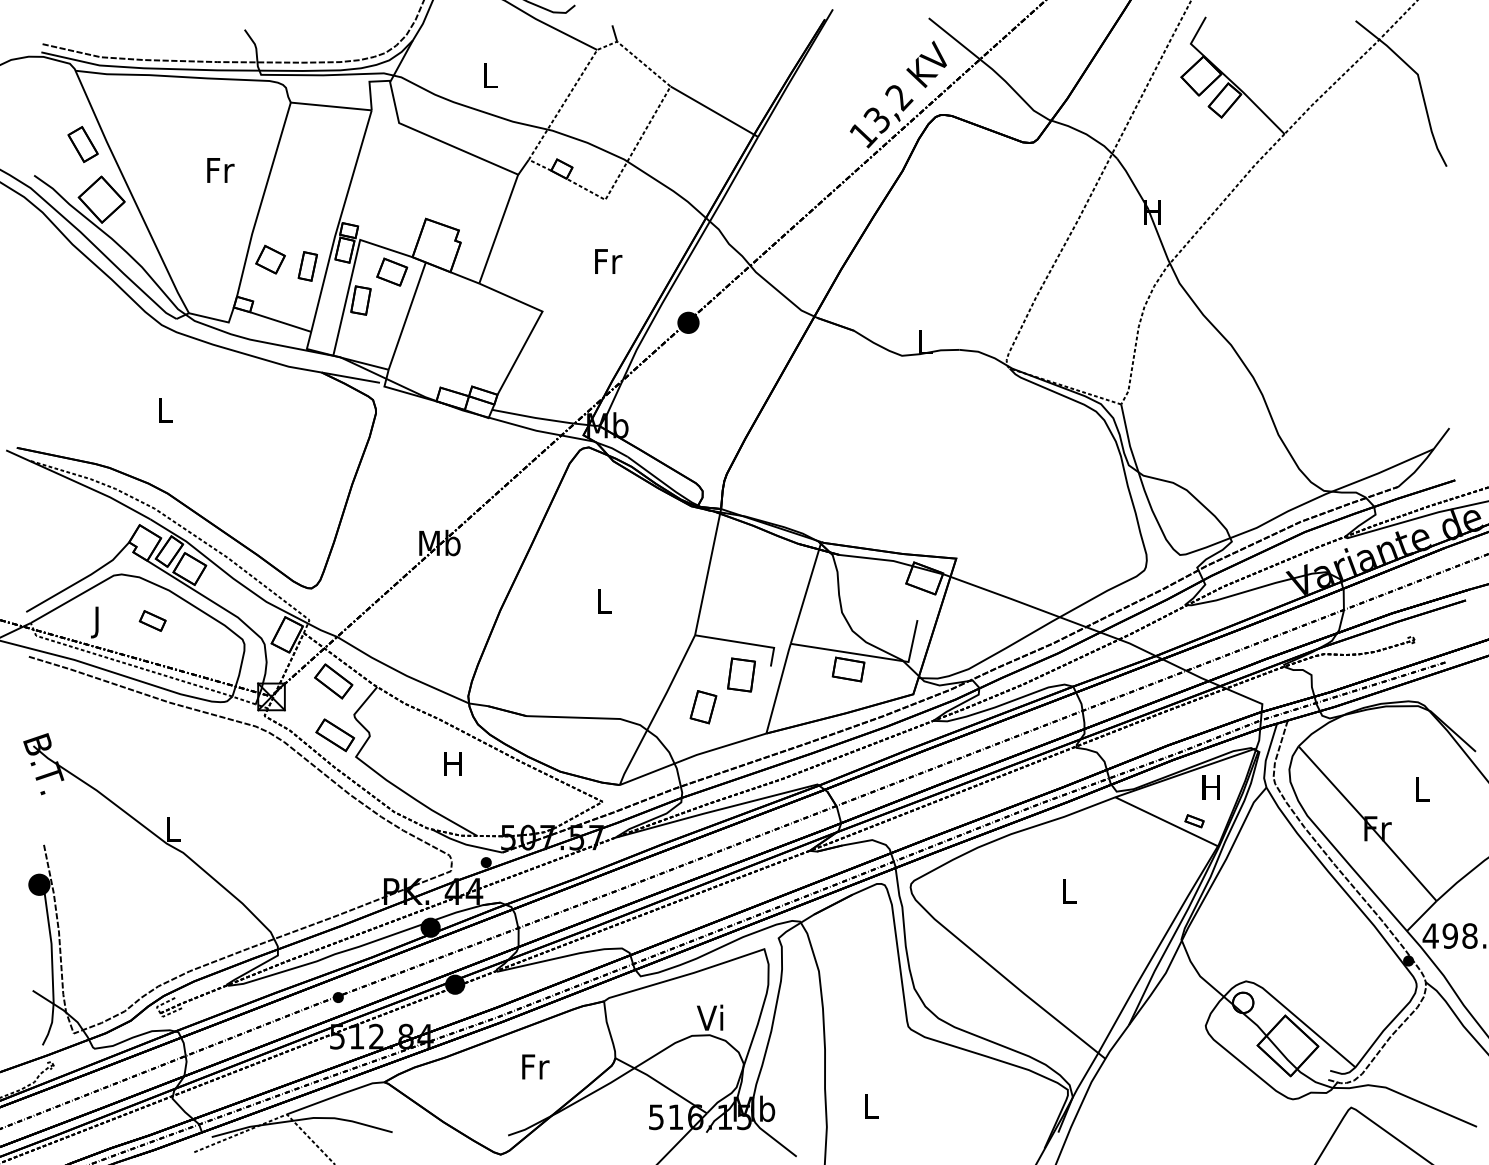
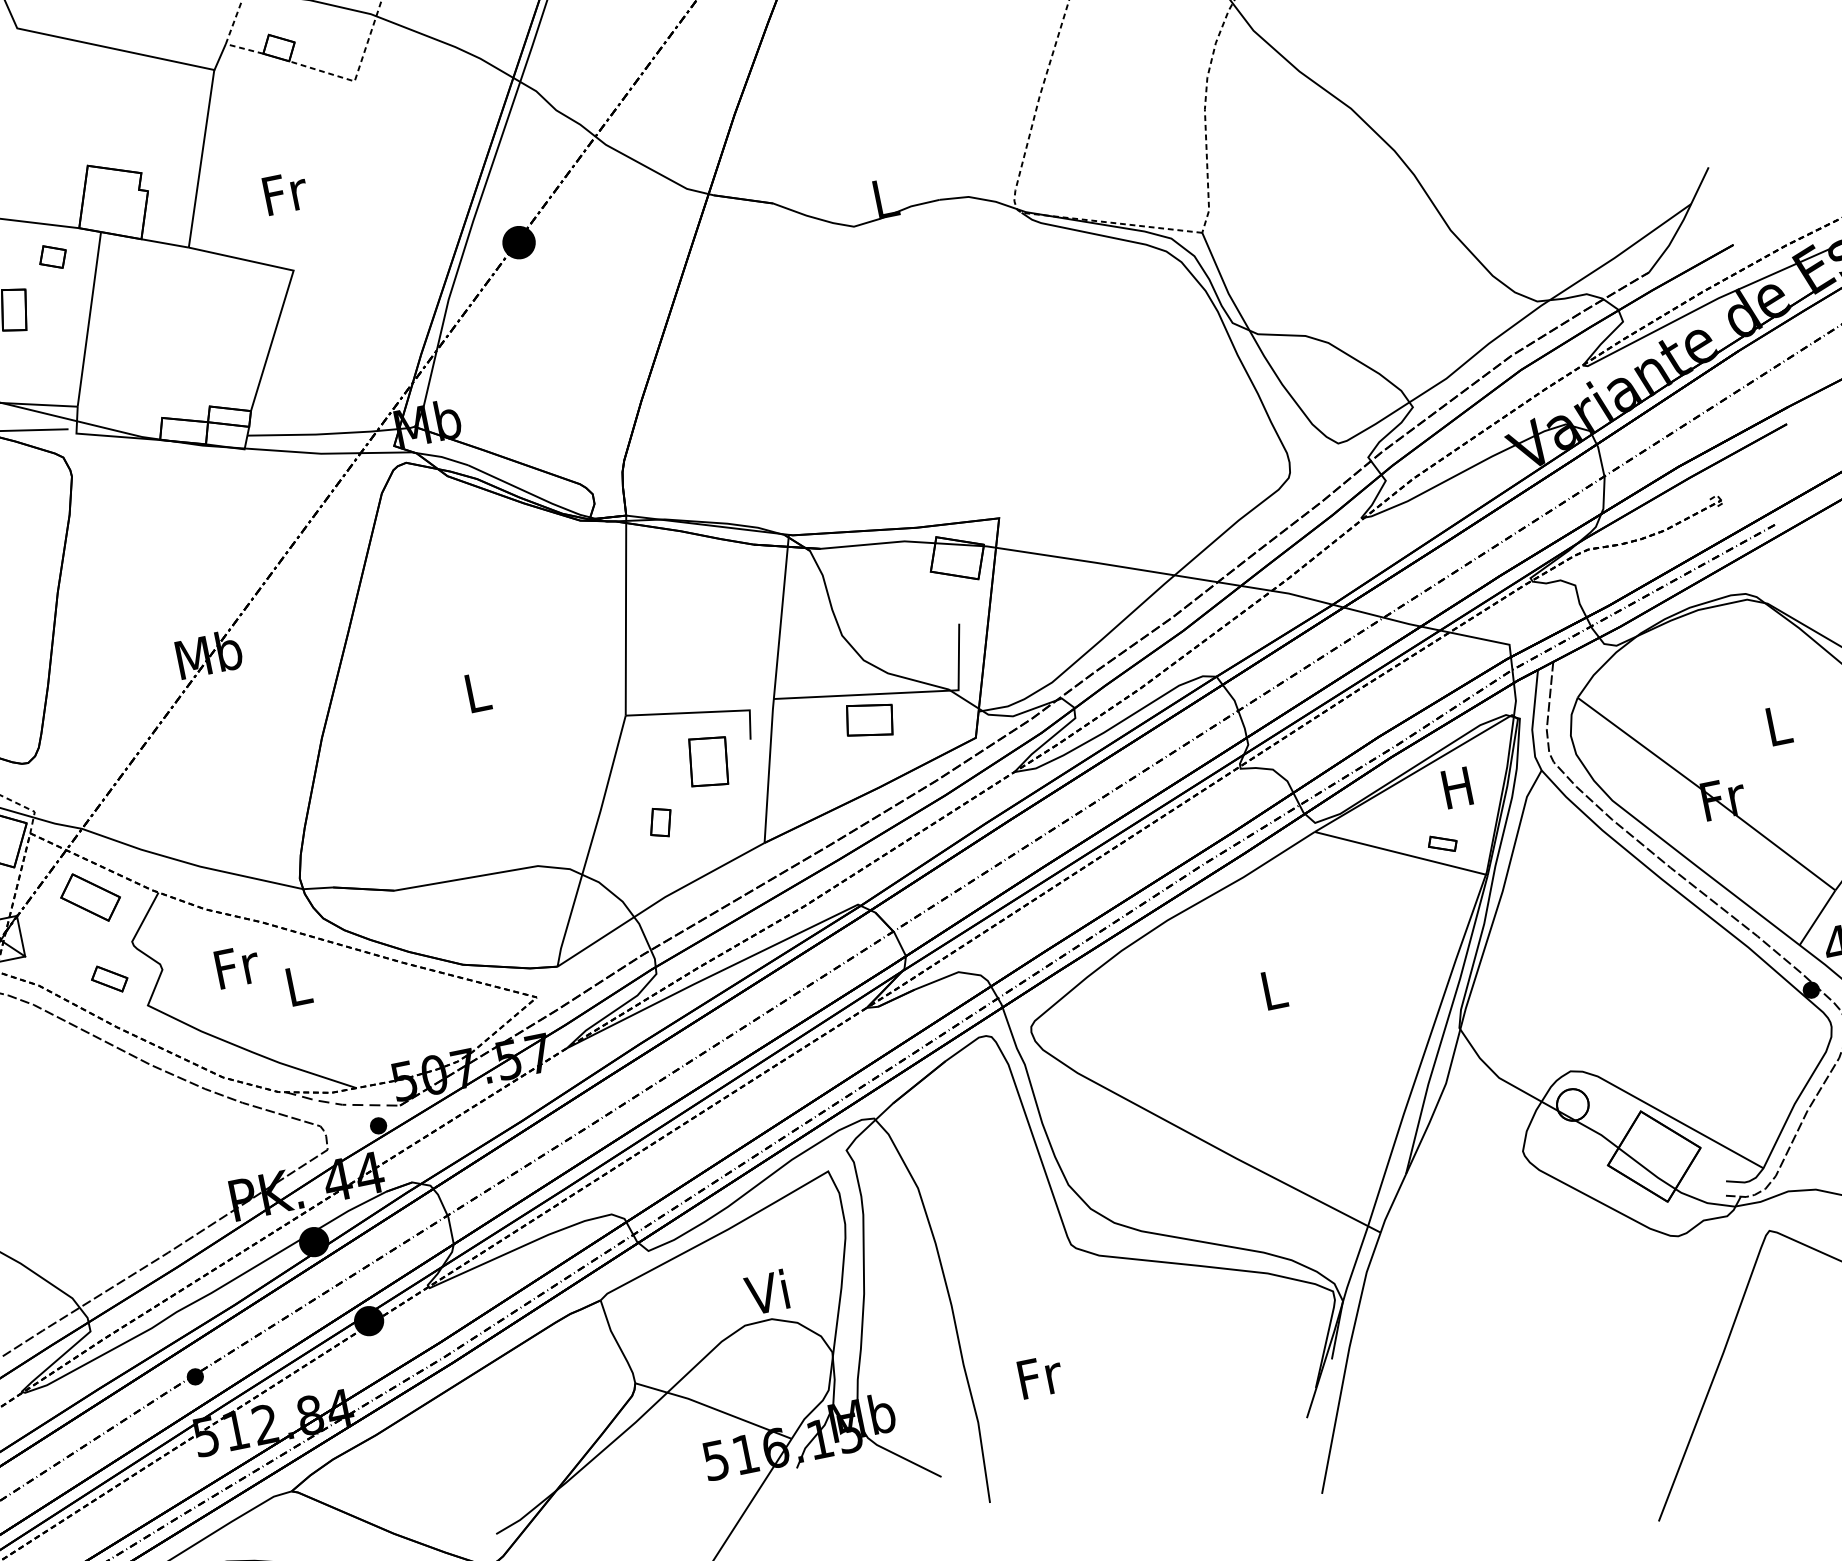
text: (608, 261) -> (285, 192), moved
part: (392, 271) -> (53, 256), size x0.6
part: (703, 707) -> (660, 822), size x0.6
part: (335, 735) -> (109, 979), size x0.6
text: (452, 763) -> (296, 985), H -> L
line: (466, 844) -> (342, 1104), solid -> dashed
text: (535, 1066) -> (237, 966), moved
text: (871, 1105) -> (1039, 1376), L -> Fr

